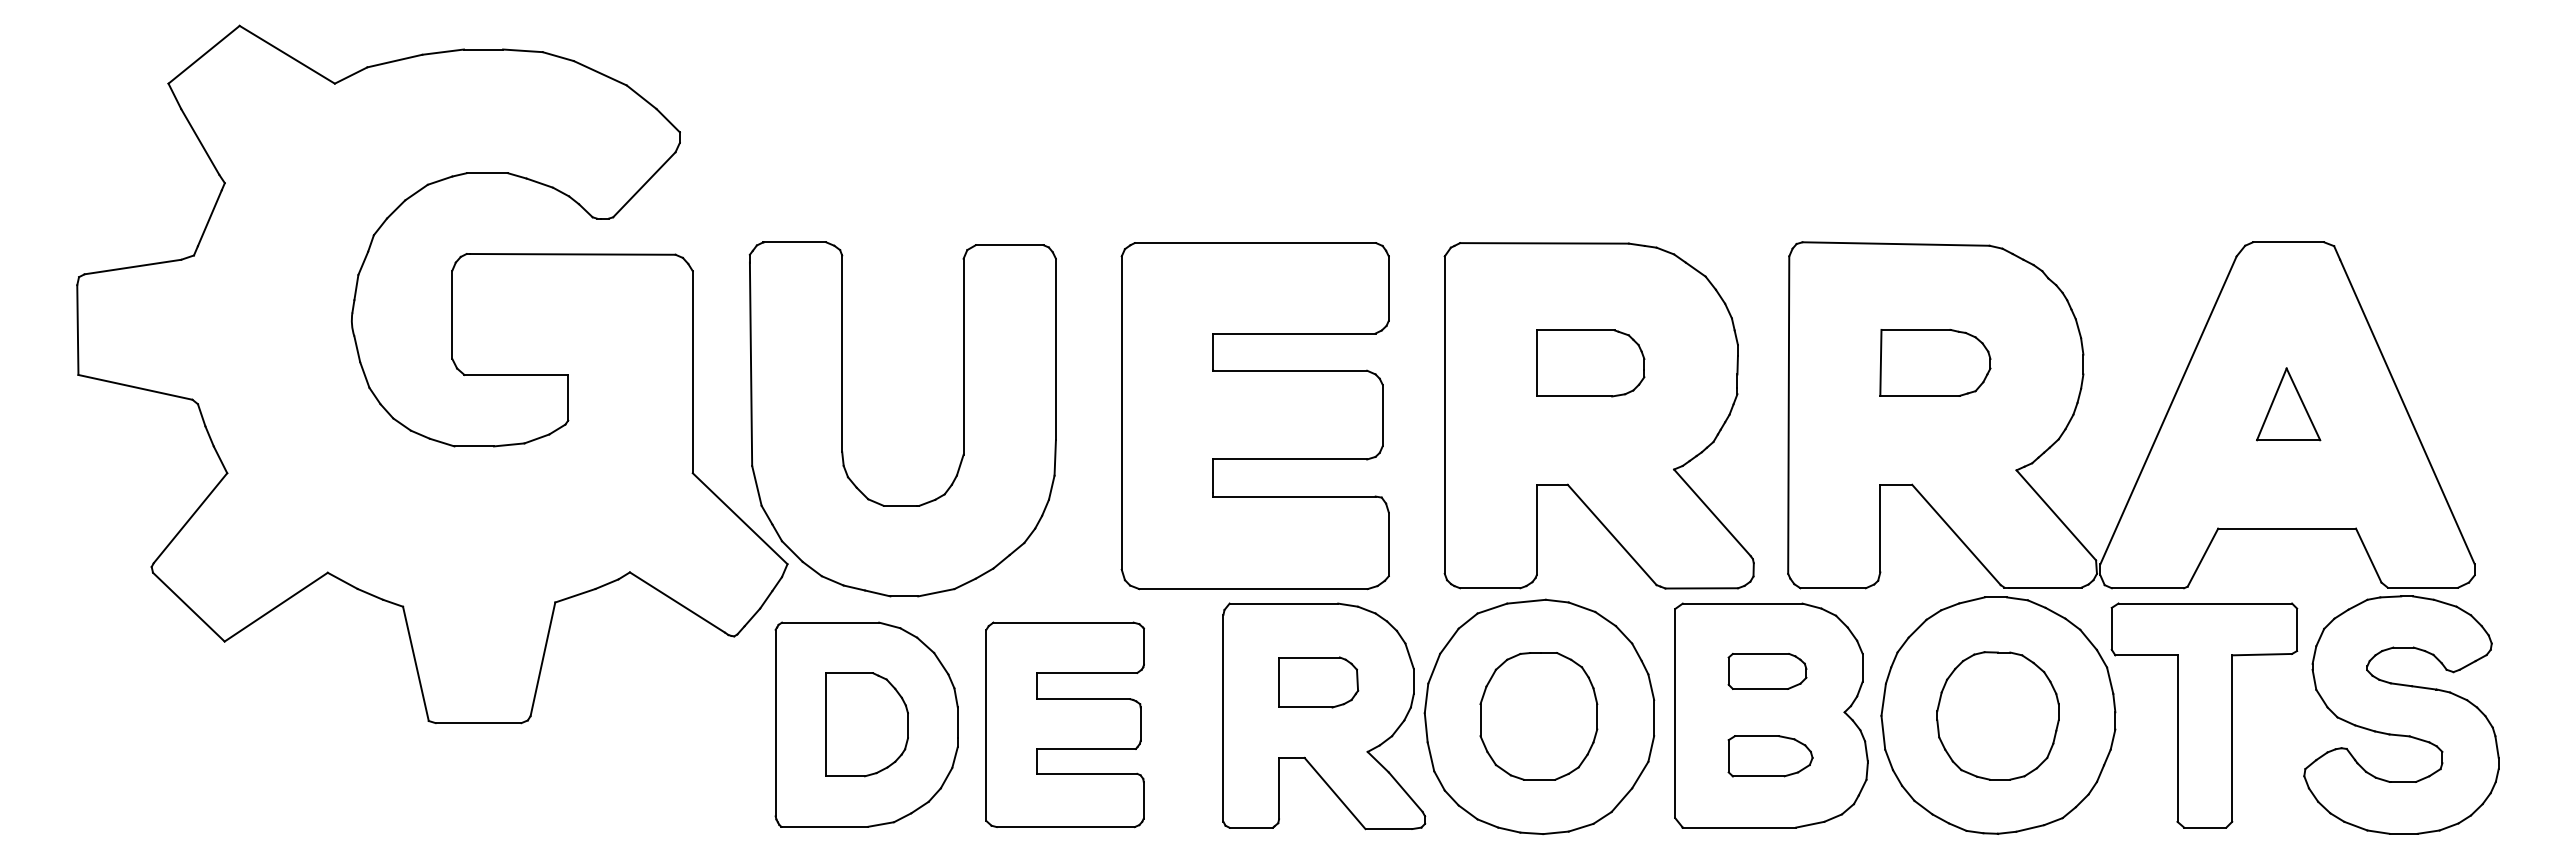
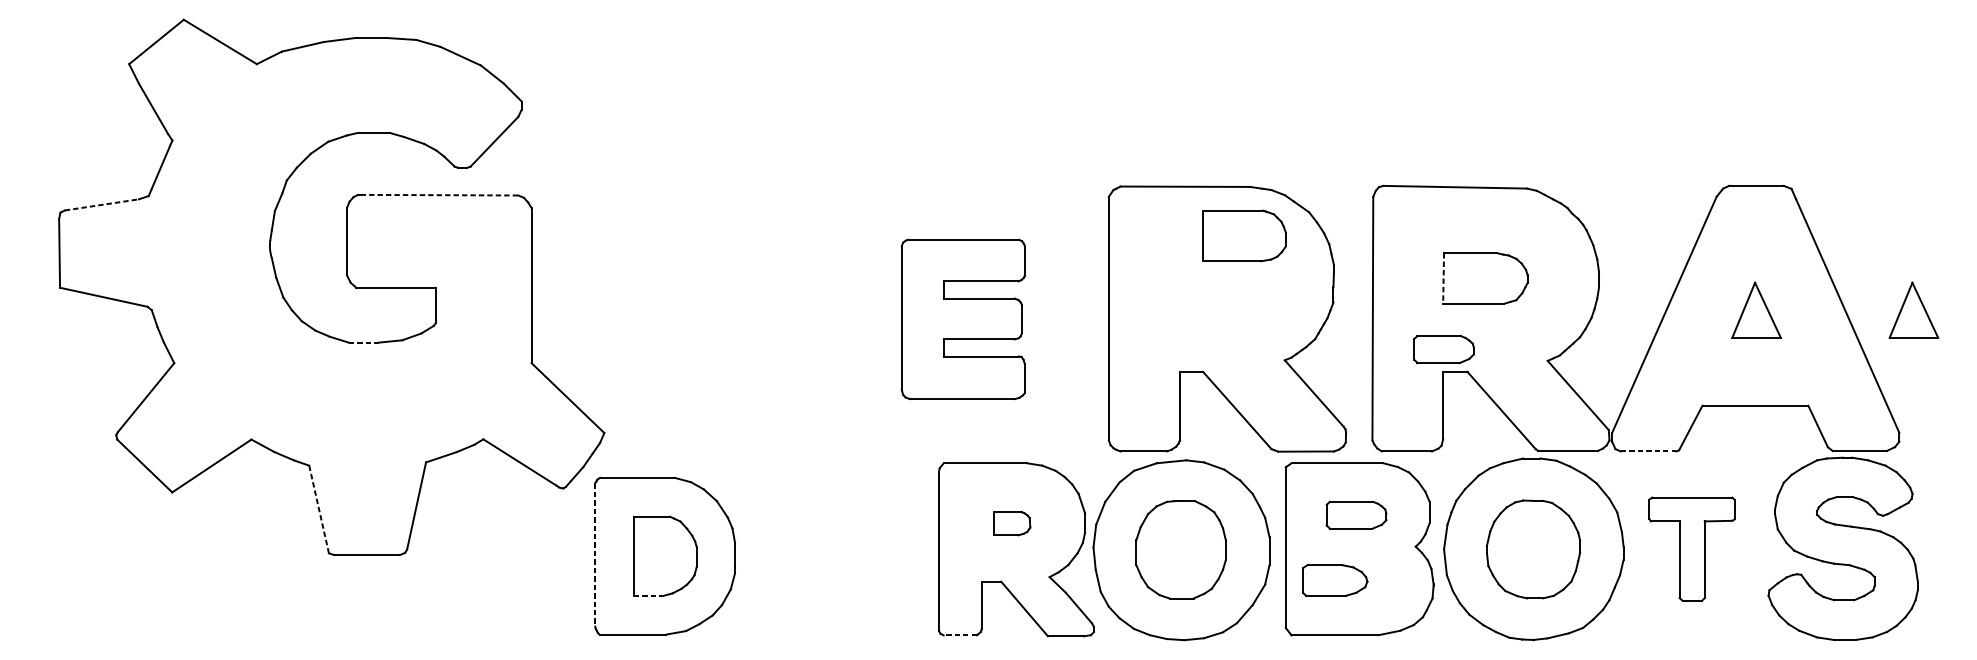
line: (572, 254) -> (439, 195), solid -> dashed
line: (132, 267) -> (101, 205), solid -> dashed
part: (1590, 363) -> (1244, 235), moved
line: (1880, 363) -> (1443, 278), solid -> dashed
part: (2493, 404) -> (1913, 310), added
part: (1254, 416) -> (962, 319), size x0.6
part: (842, 419) -> (646, 321), removed
line: (474, 446) -> (364, 342), solid -> dashed
part: (1881, 455) -> (1444, 349), added
line: (2148, 588) -> (1649, 451), solid -> dashed
line: (415, 663) -> (318, 509), solid -> dashed
part: (1318, 682) -> (1011, 523), size x0.6
part: (2204, 715) -> (1692, 549), size x0.6
line: (775, 723) -> (595, 555), solid -> dashed
part: (1064, 724) -> (816, 556), removed
part: (1770, 756) -> (1335, 580), moved
line: (846, 776) -> (649, 595), solid -> dashed
line: (1251, 827) -> (960, 635), solid -> dashed

